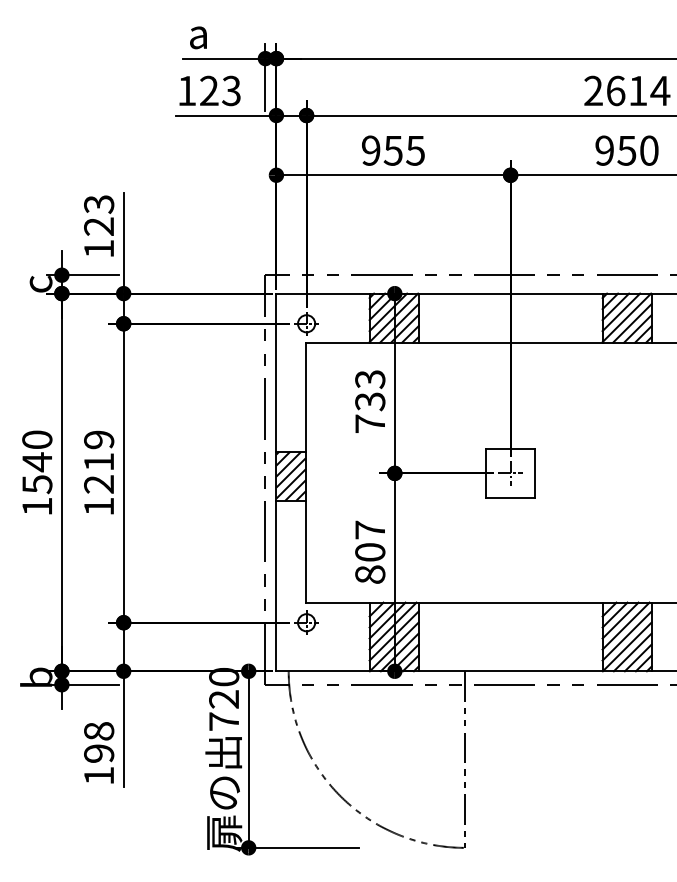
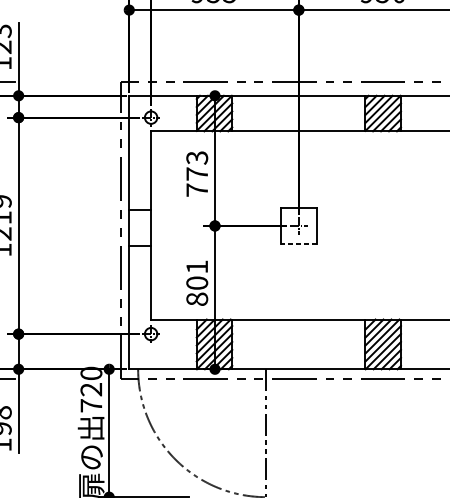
text: (370, 401) -> (197, 173), 733 -> 773
hatch: (290, 475) -> (139, 227), removed
line: (510, 497) -> (298, 243), solid -> dashed
text: (369, 529) -> (196, 266), 807 -> 801

